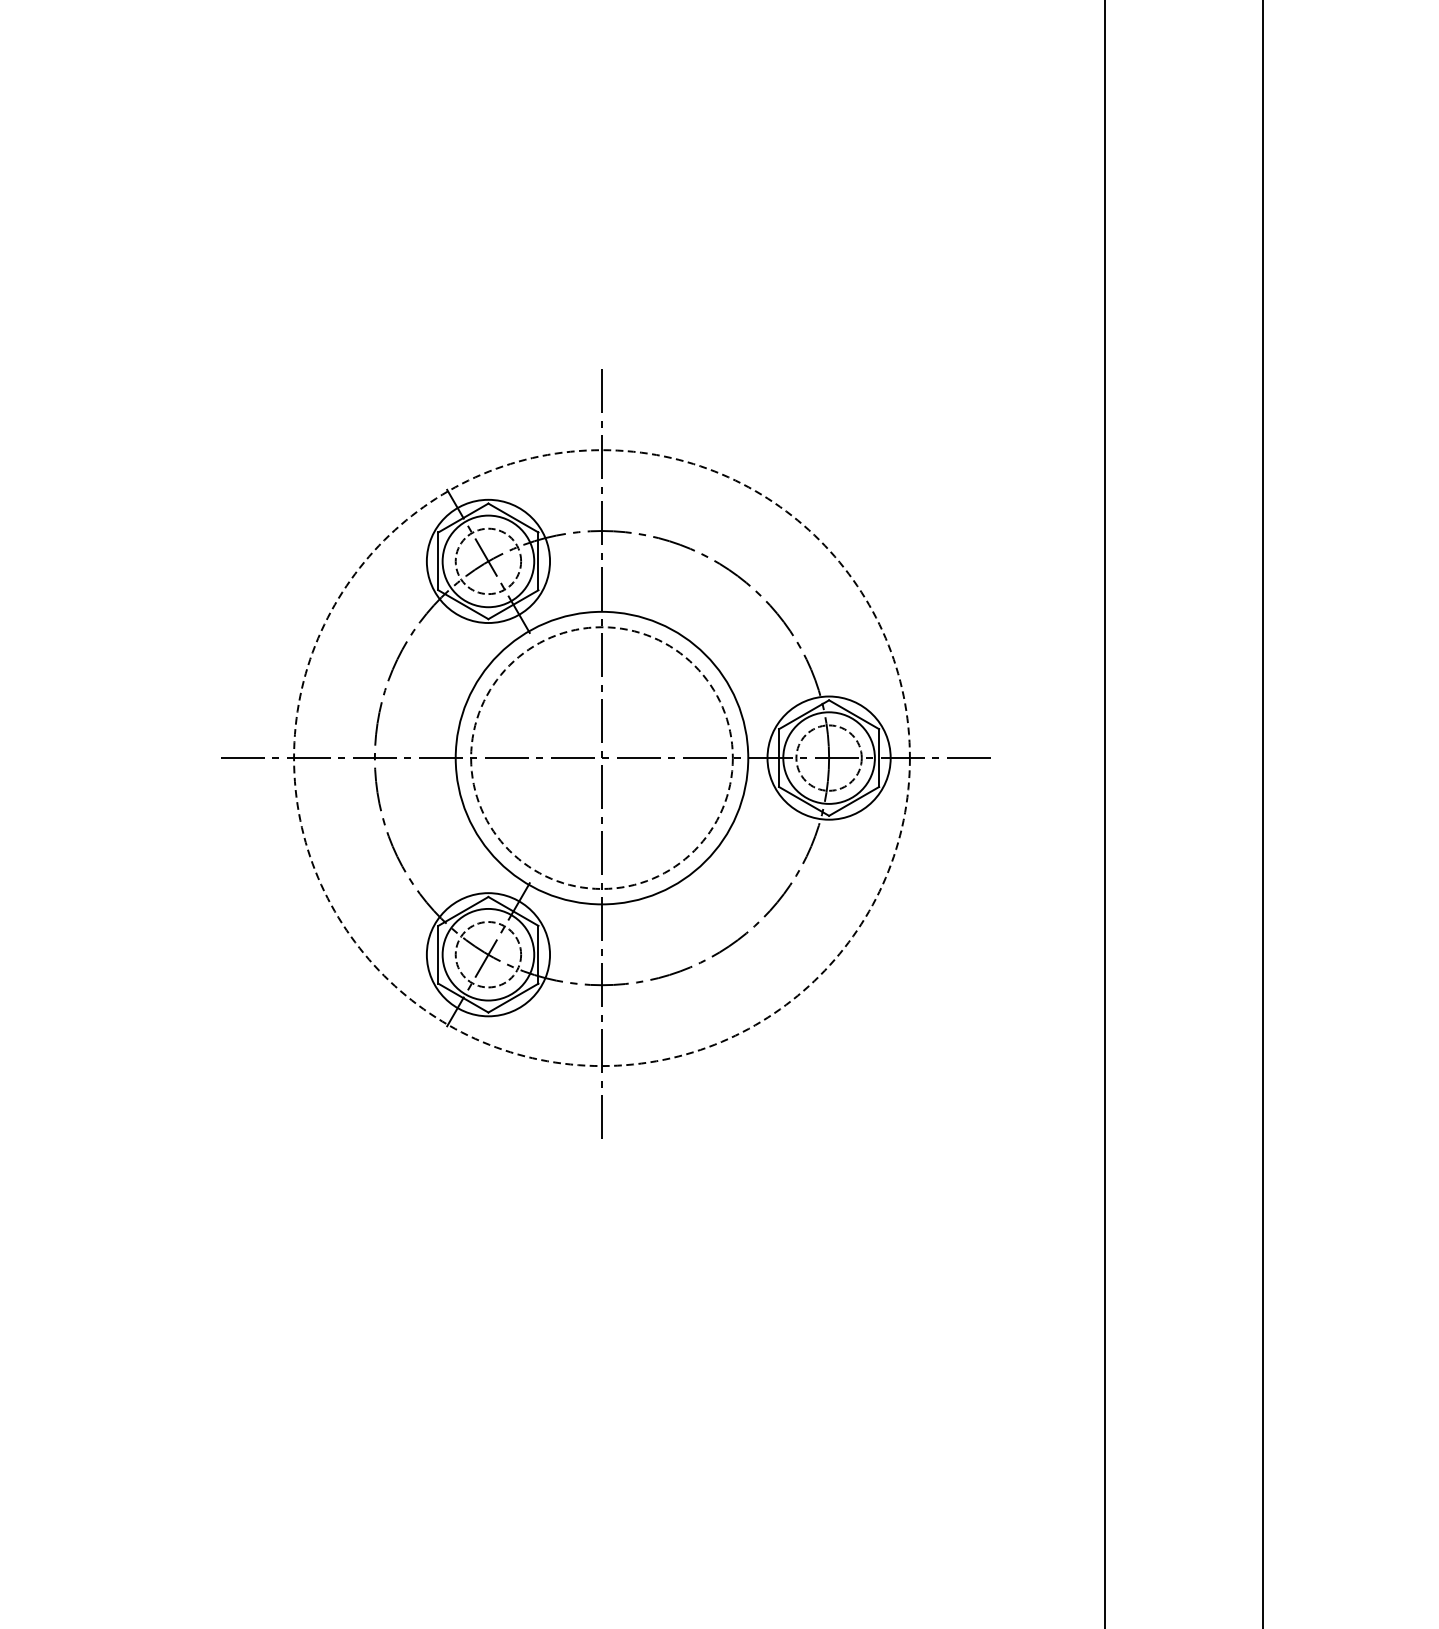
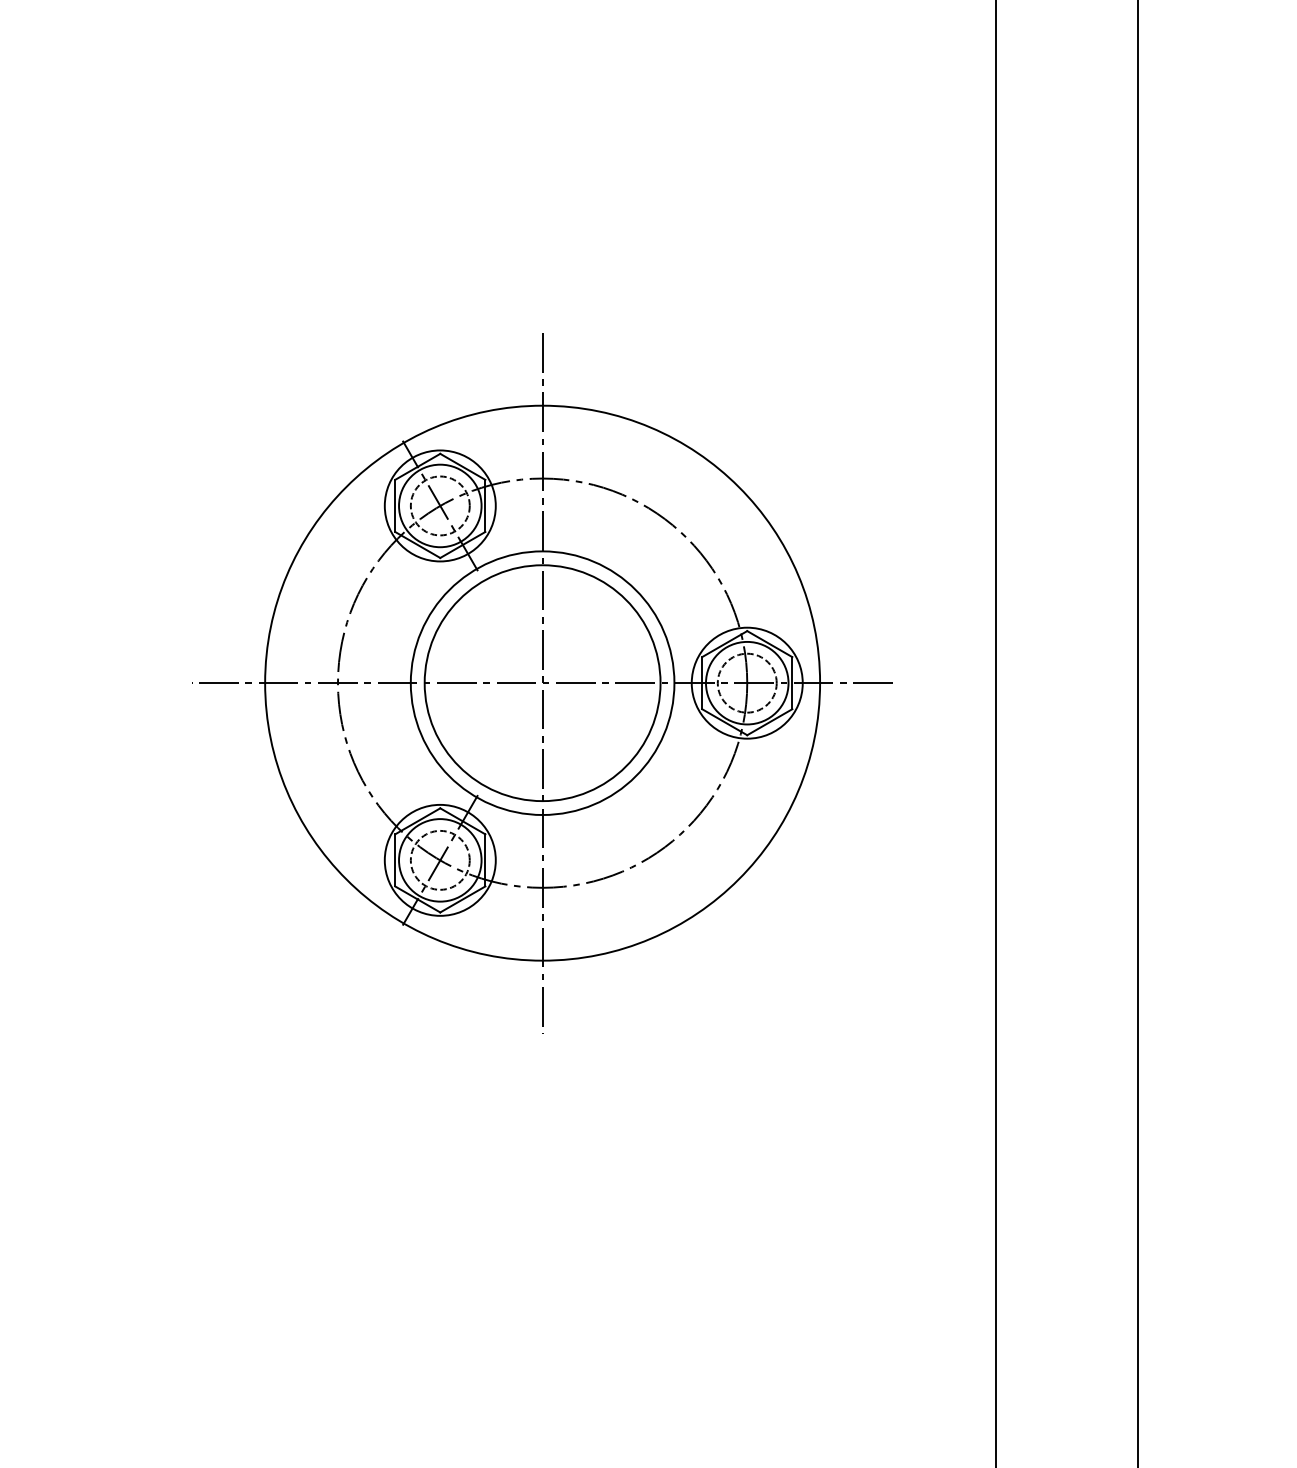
circle: (601, 757) -> (542, 682), dashed -> solid
circle: (601, 758) -> (542, 683), dashed -> solid

